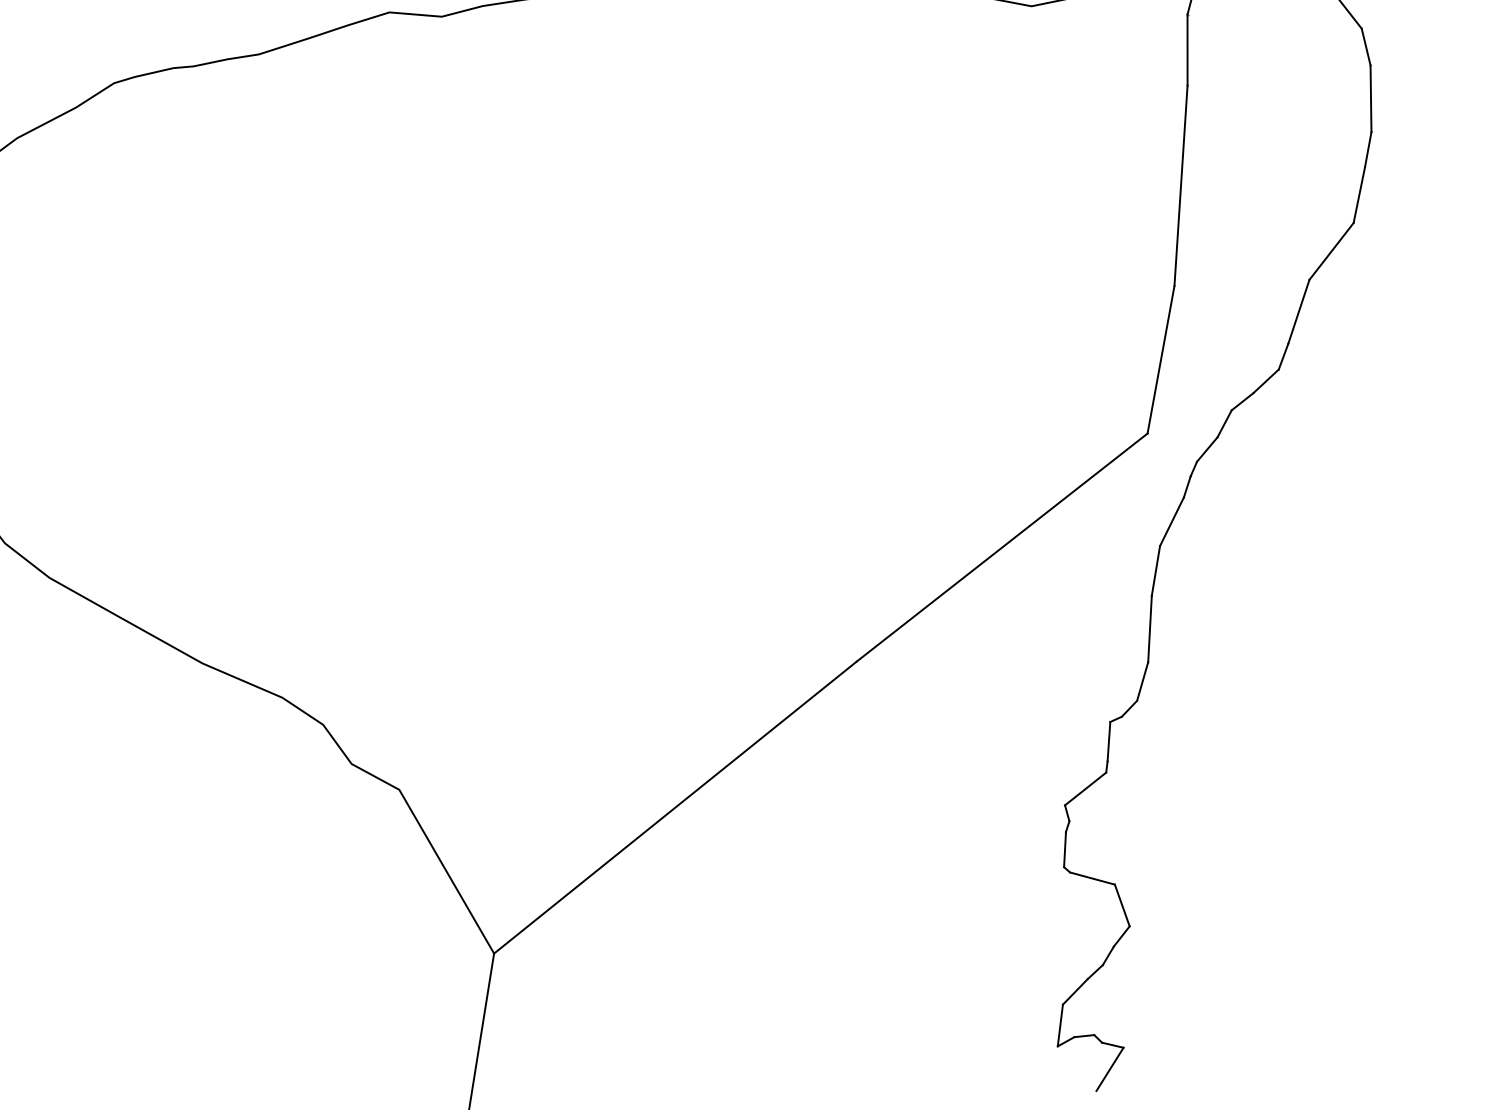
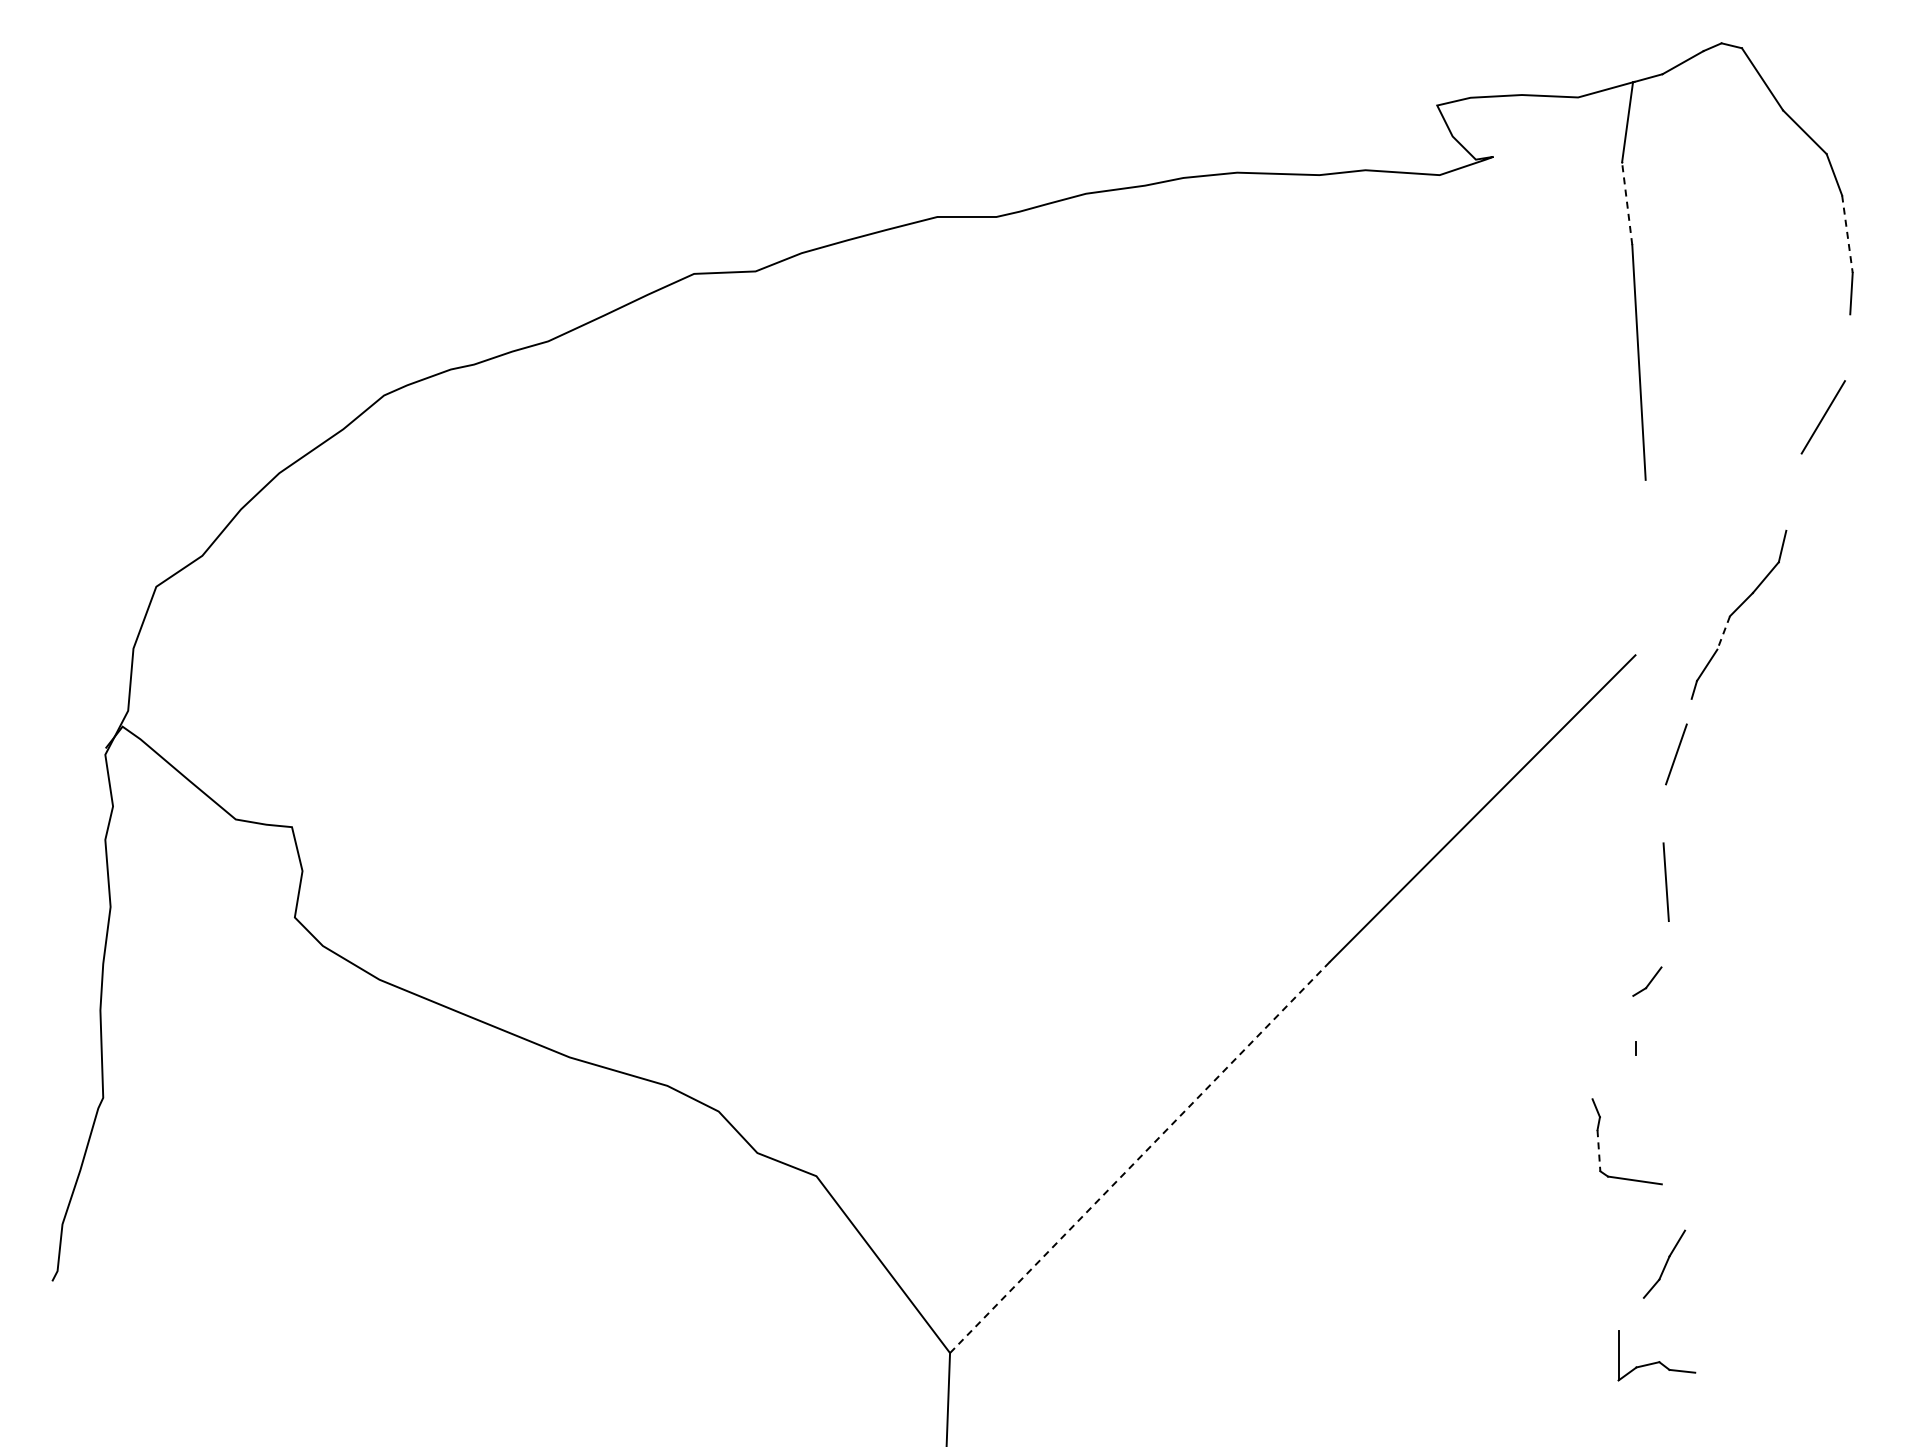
line: (1187, 49) -> (1627, 203), solid -> dashed
line: (1371, 99) -> (1847, 234), solid -> dashed
line: (1359, 194) -> (1847, 347), removed
line: (1298, 311) -> (1793, 491), removed
line: (1160, 359) -> (1640, 567), removed
line: (1224, 423) -> (1723, 632), solid -> dashed
line: (1186, 486) -> (1688, 711), removed
line: (1155, 570) -> (1664, 813), removed
line: (1142, 681) -> (1664, 944), removed
line: (1108, 741) -> (1634, 1018), removed
line: (1085, 789) -> (1613, 1077), removed
line: (675, 807) -> (1140, 1157), solid -> dashed
line: (1064, 849) -> (1598, 1150), solid -> dashed
line: (1122, 905) -> (1673, 1207), removed
line: (1074, 991) -> (1630, 1314), removed
line: (1109, 1069) -> (1682, 1399), removed

